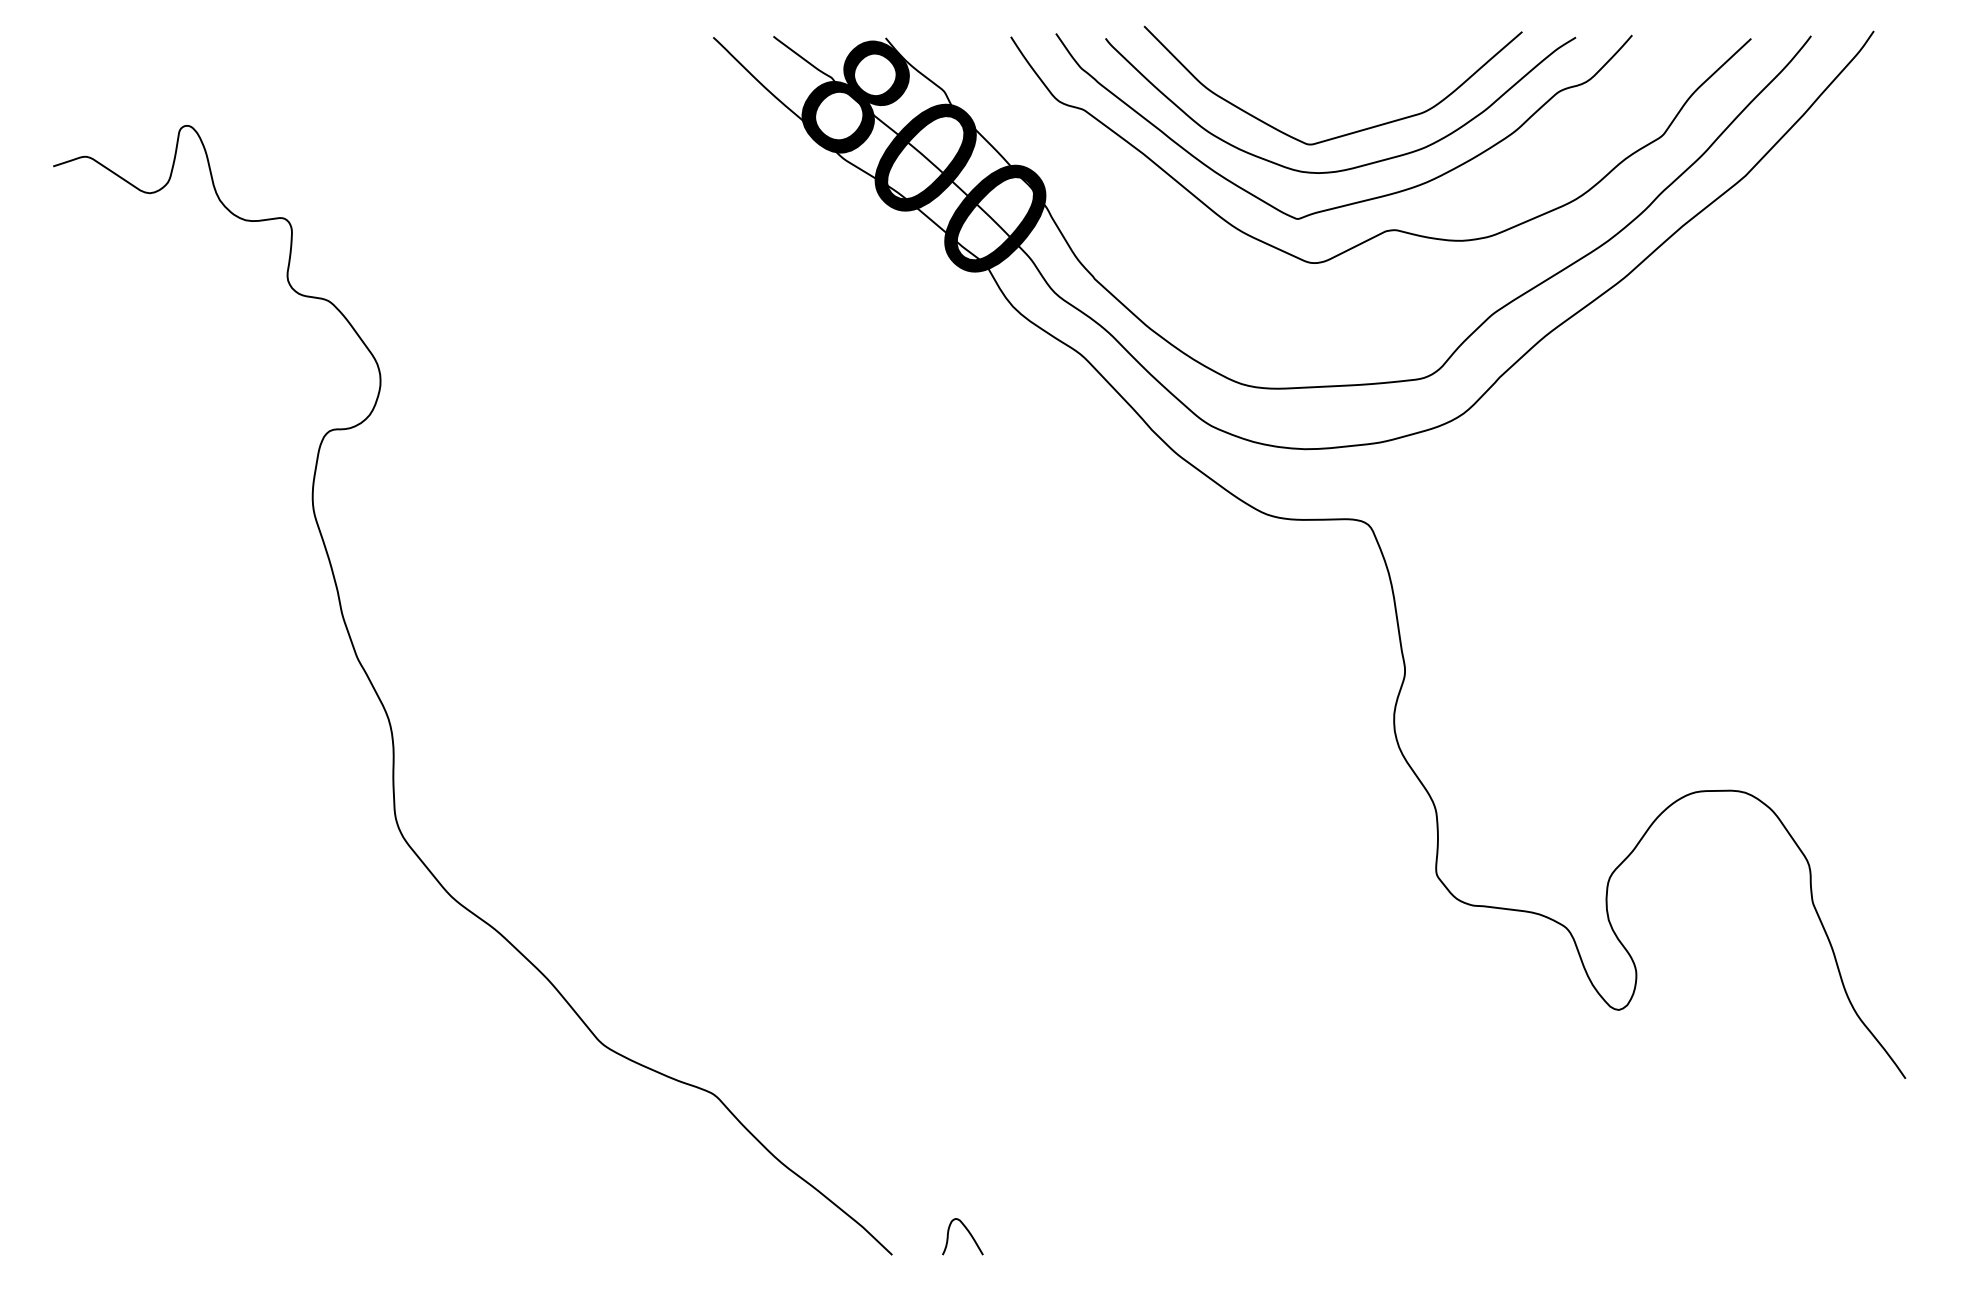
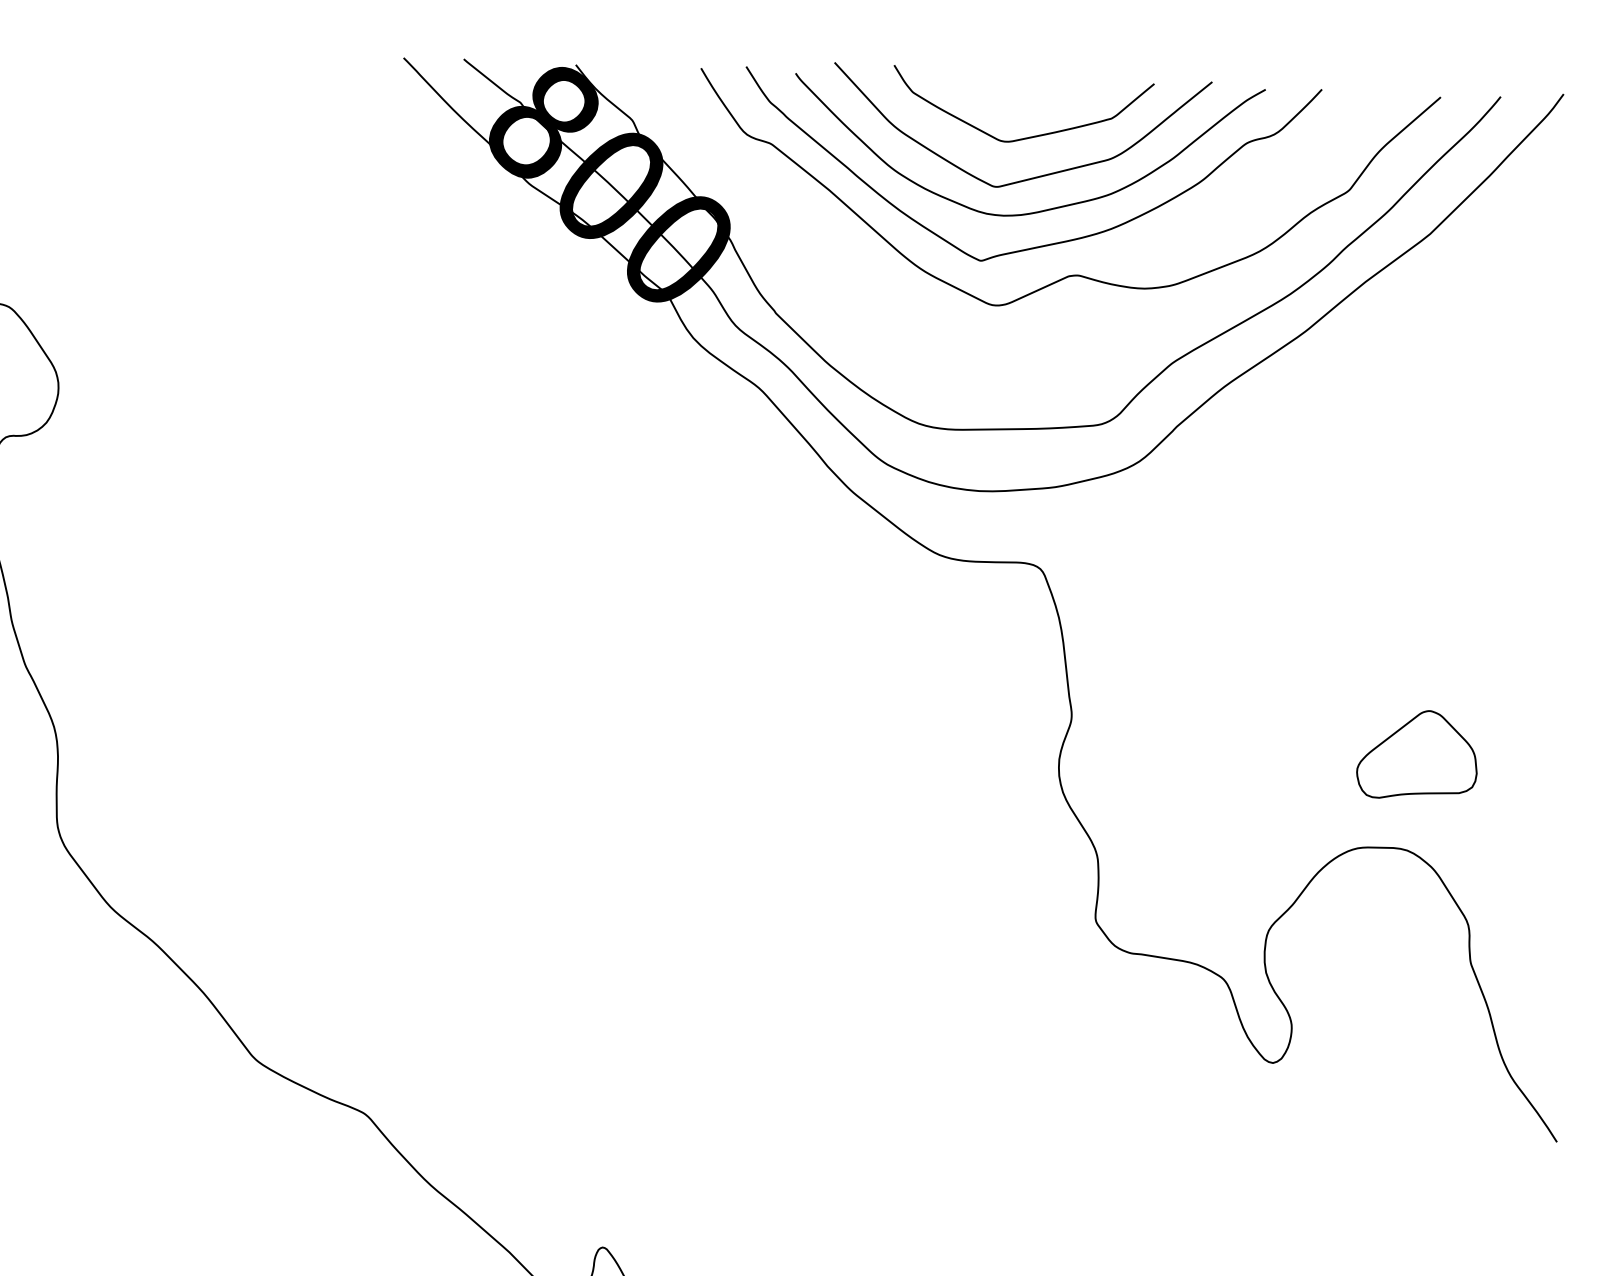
curve: (1339, 93) -> (1027, 136), added
part: (1751, 696) -> (1416, 754), added

